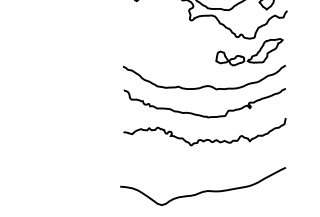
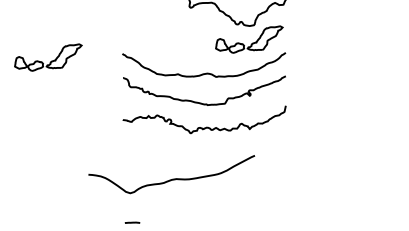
part: (49, 70) -> (48, 57), added
curve: (203, 190) -> (172, 178), moved

